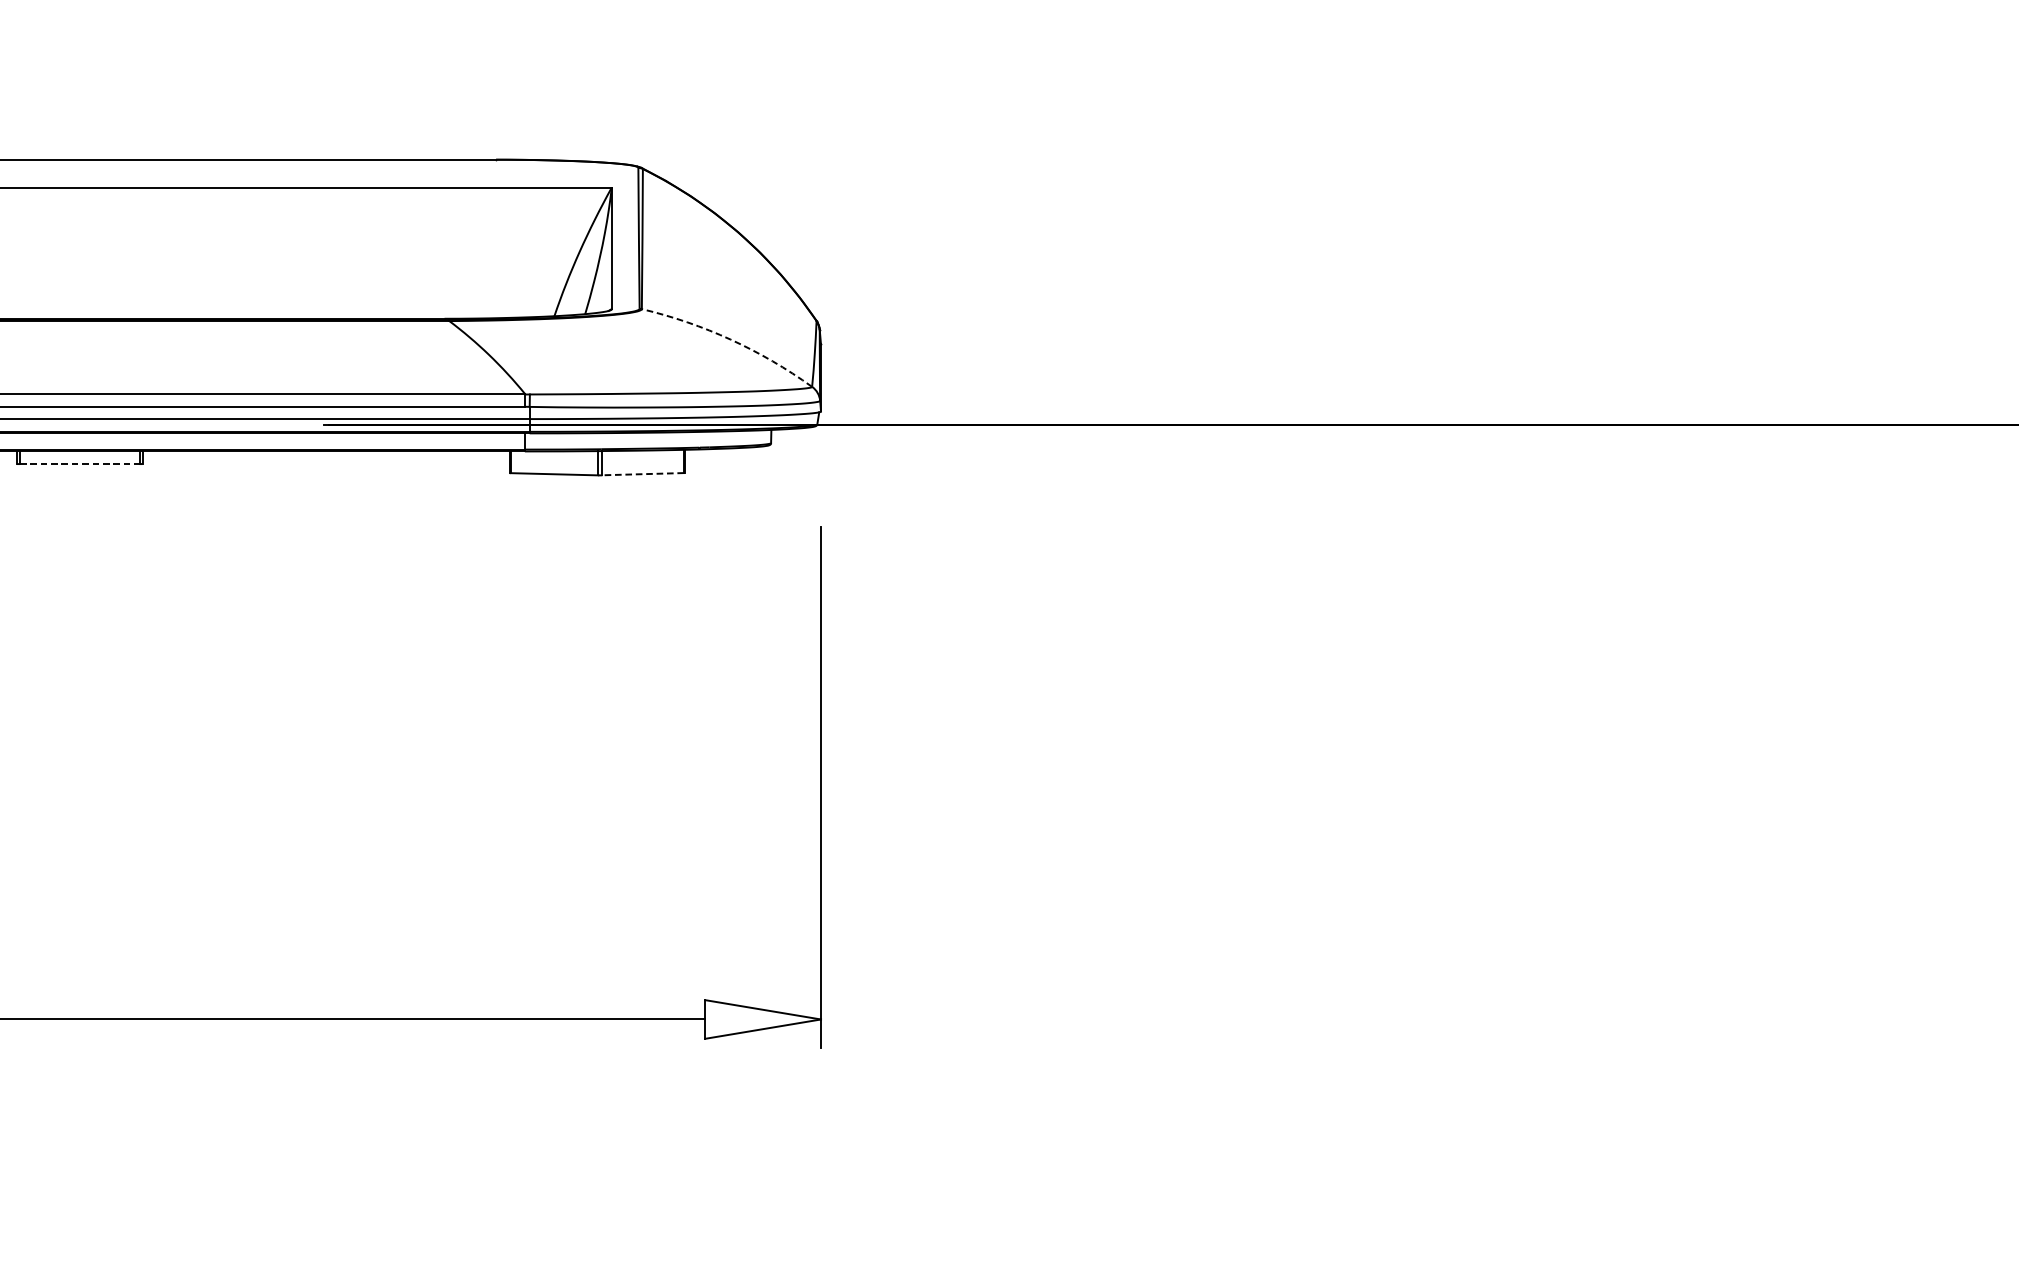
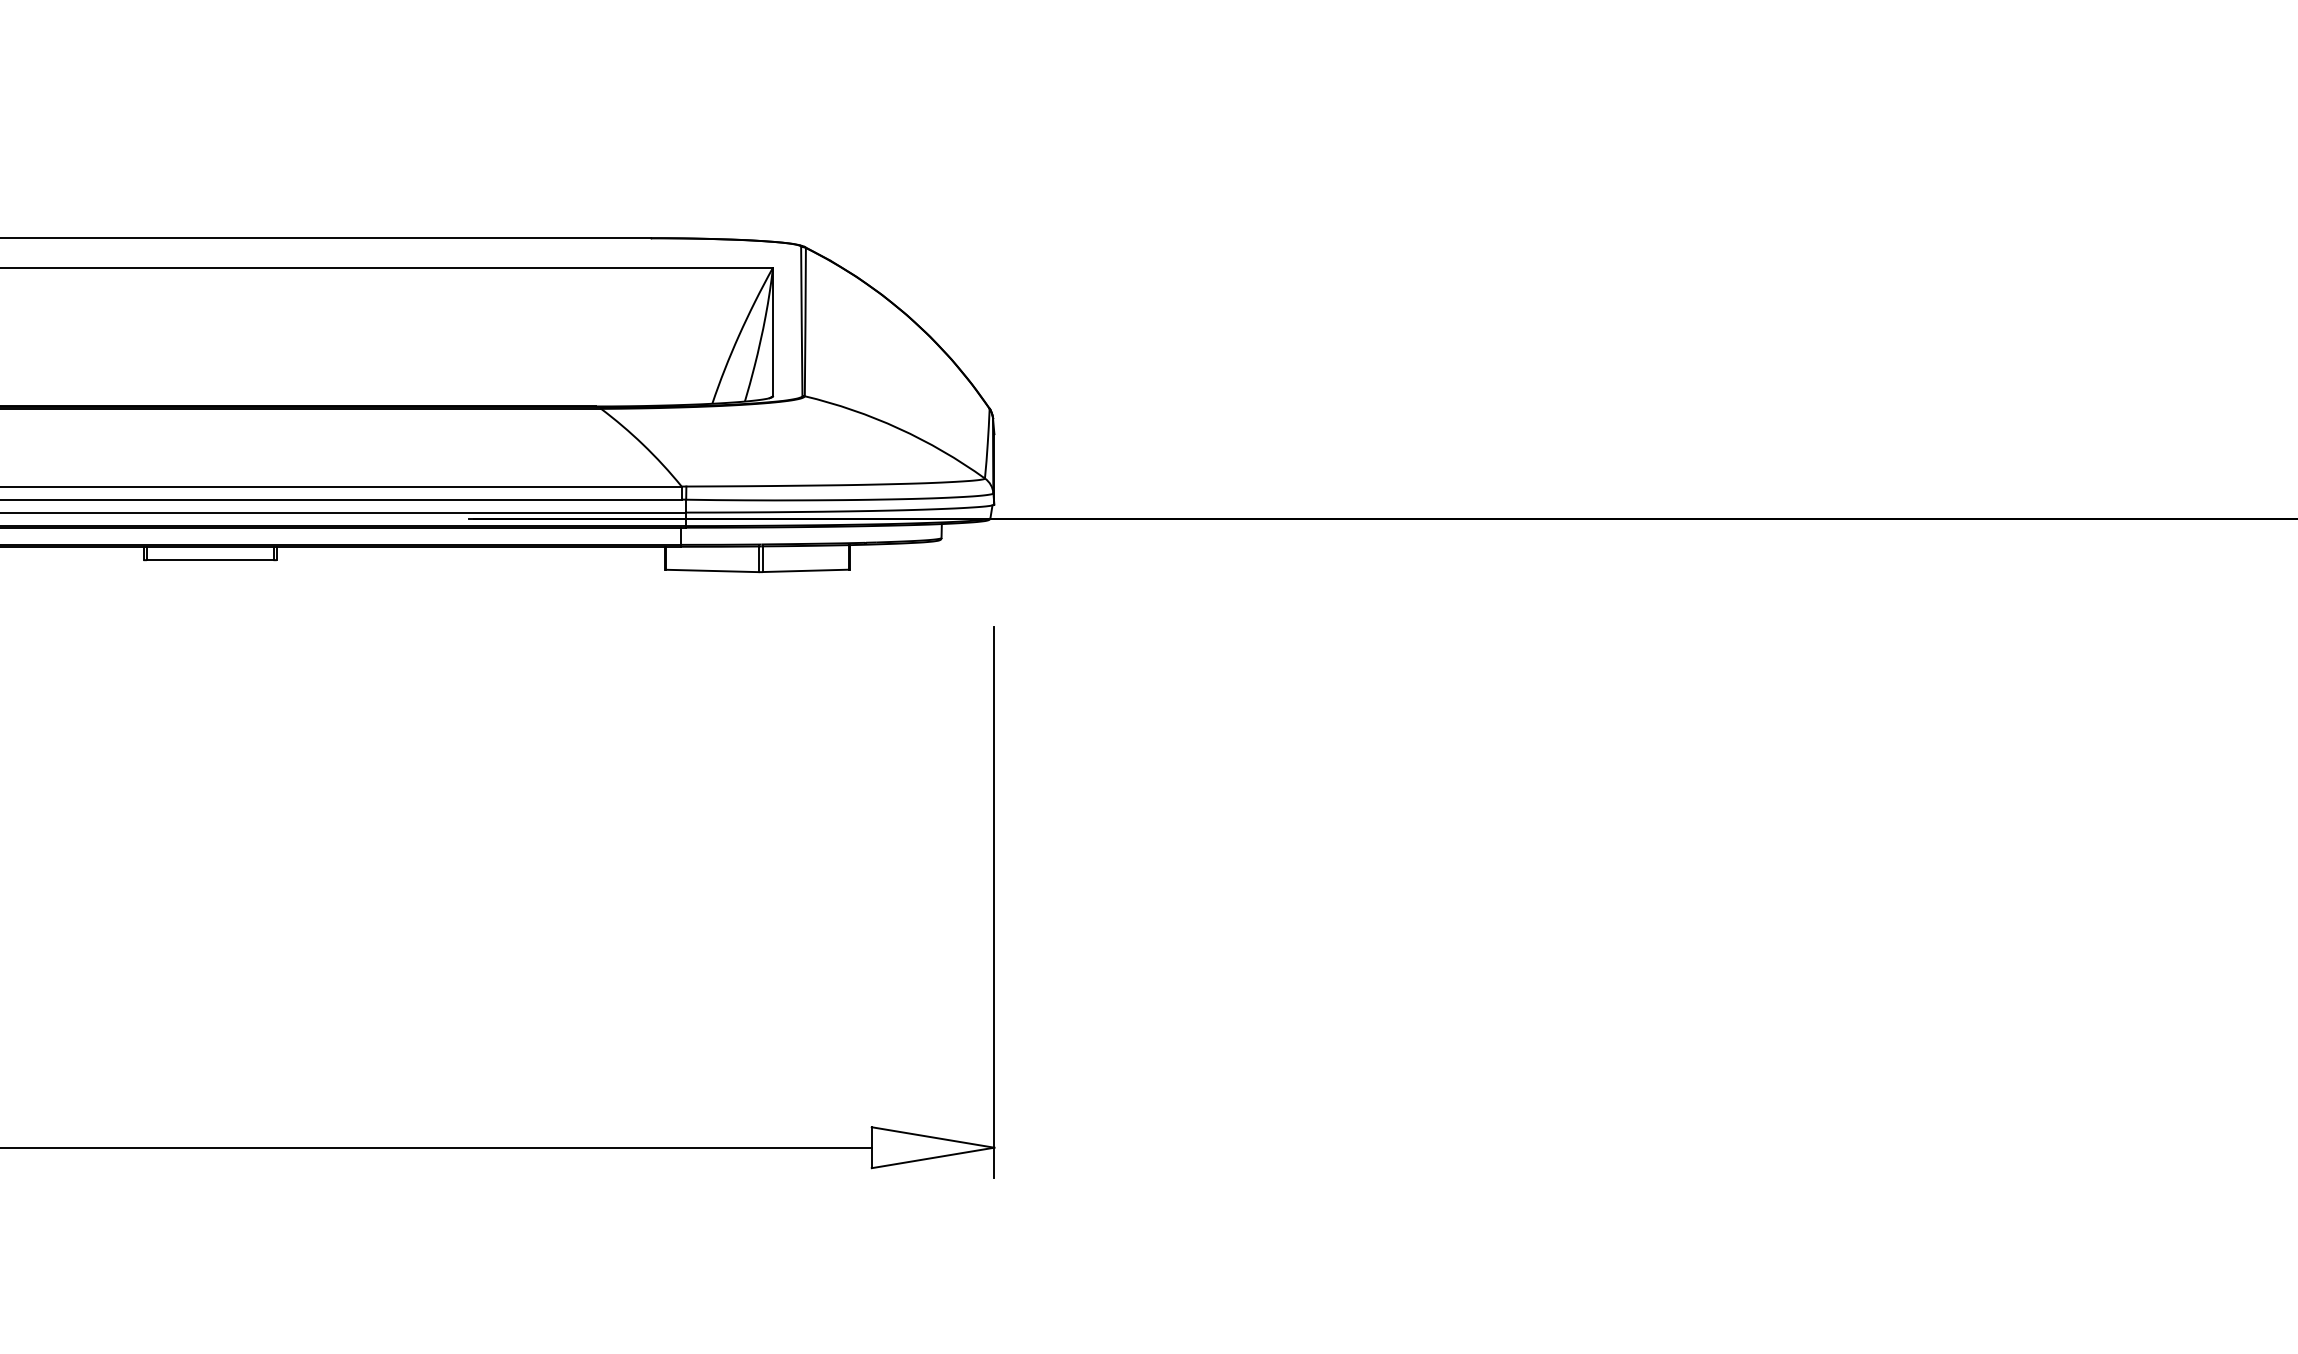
arc: (730, 339) -> (898, 428), dashed -> solid
line: (80, 464) -> (210, 560), dashed -> solid
line: (642, 473) -> (805, 570), dashed -> solid

